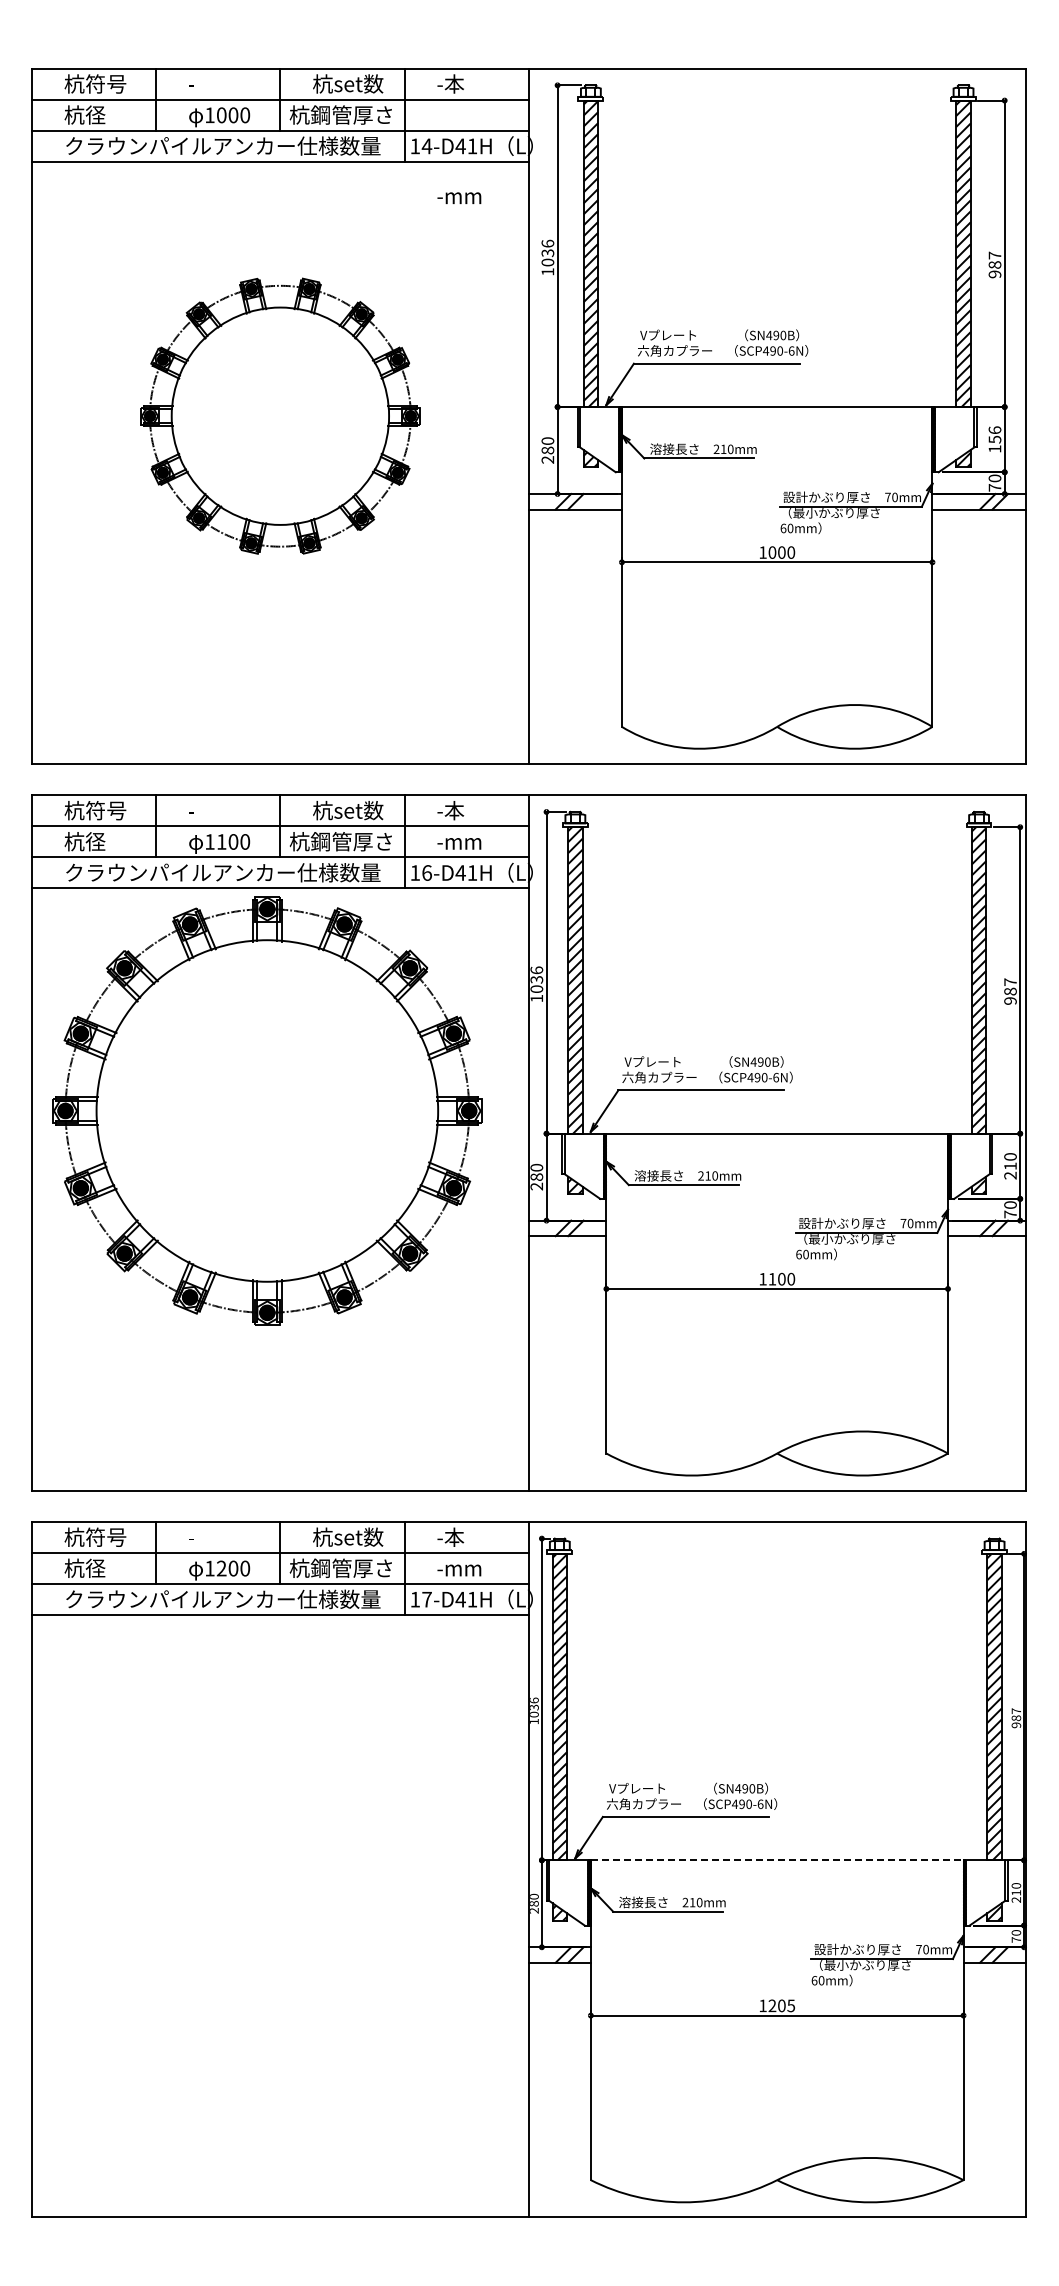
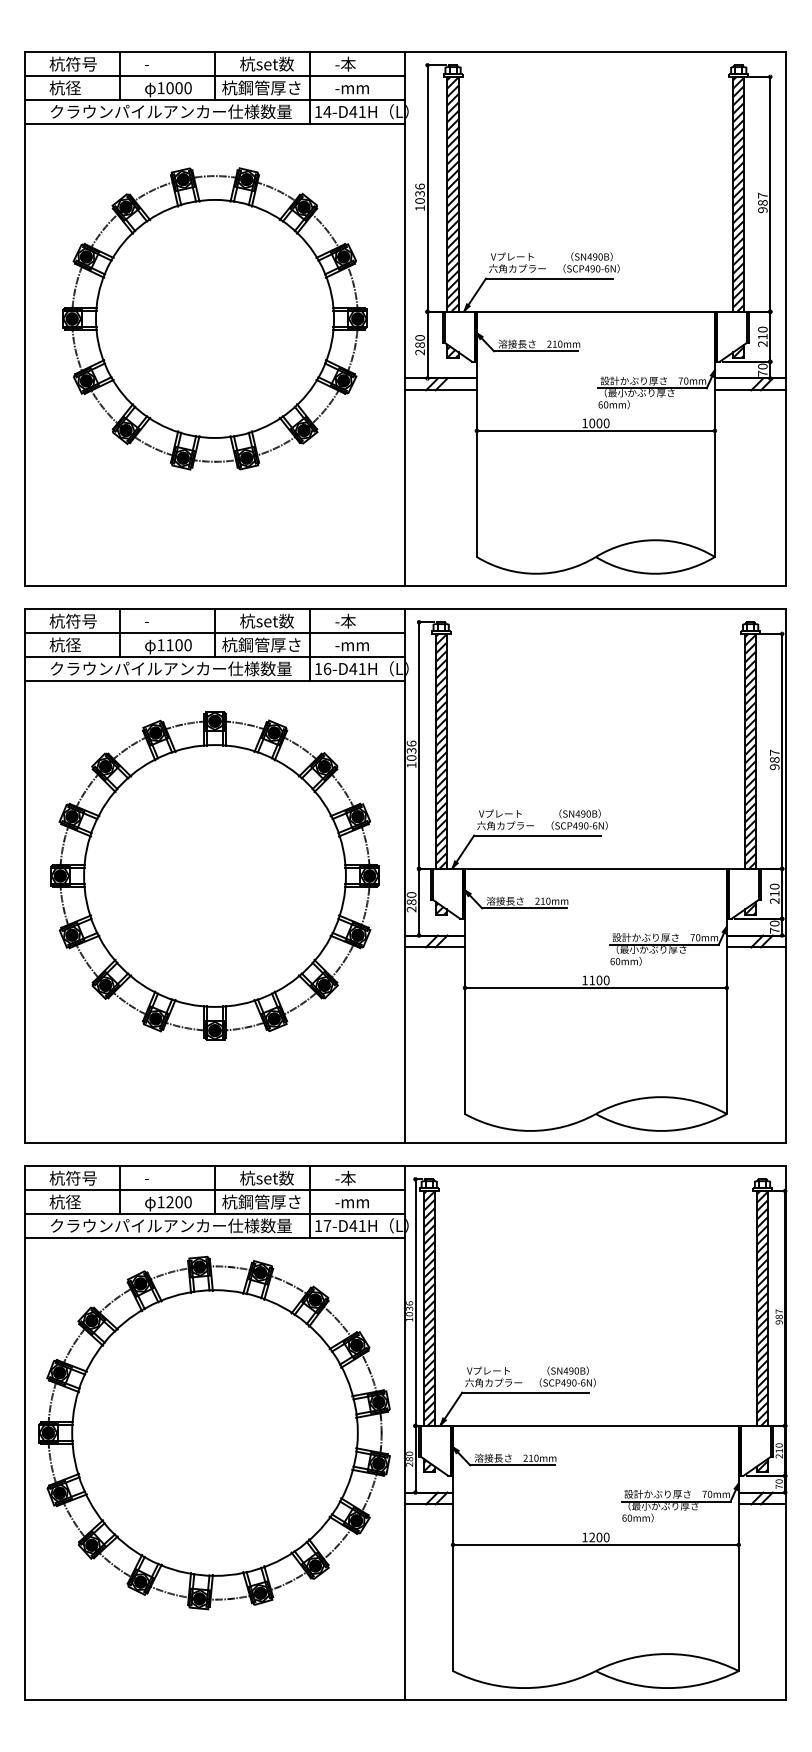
text: (459, 197) -> (352, 89), moved
part: (280, 415) -> (215, 318), size x1.43
text: (994, 439) -> (762, 336), 156 -> 210
part: (267, 1110) -> (215, 875), moved
line: (777, 1860) -> (596, 1426), dashed -> solid
part: (279, 1869) -> (214, 1432), added
text: (791, 2005) -> (606, 1537), 1205 -> 1200

